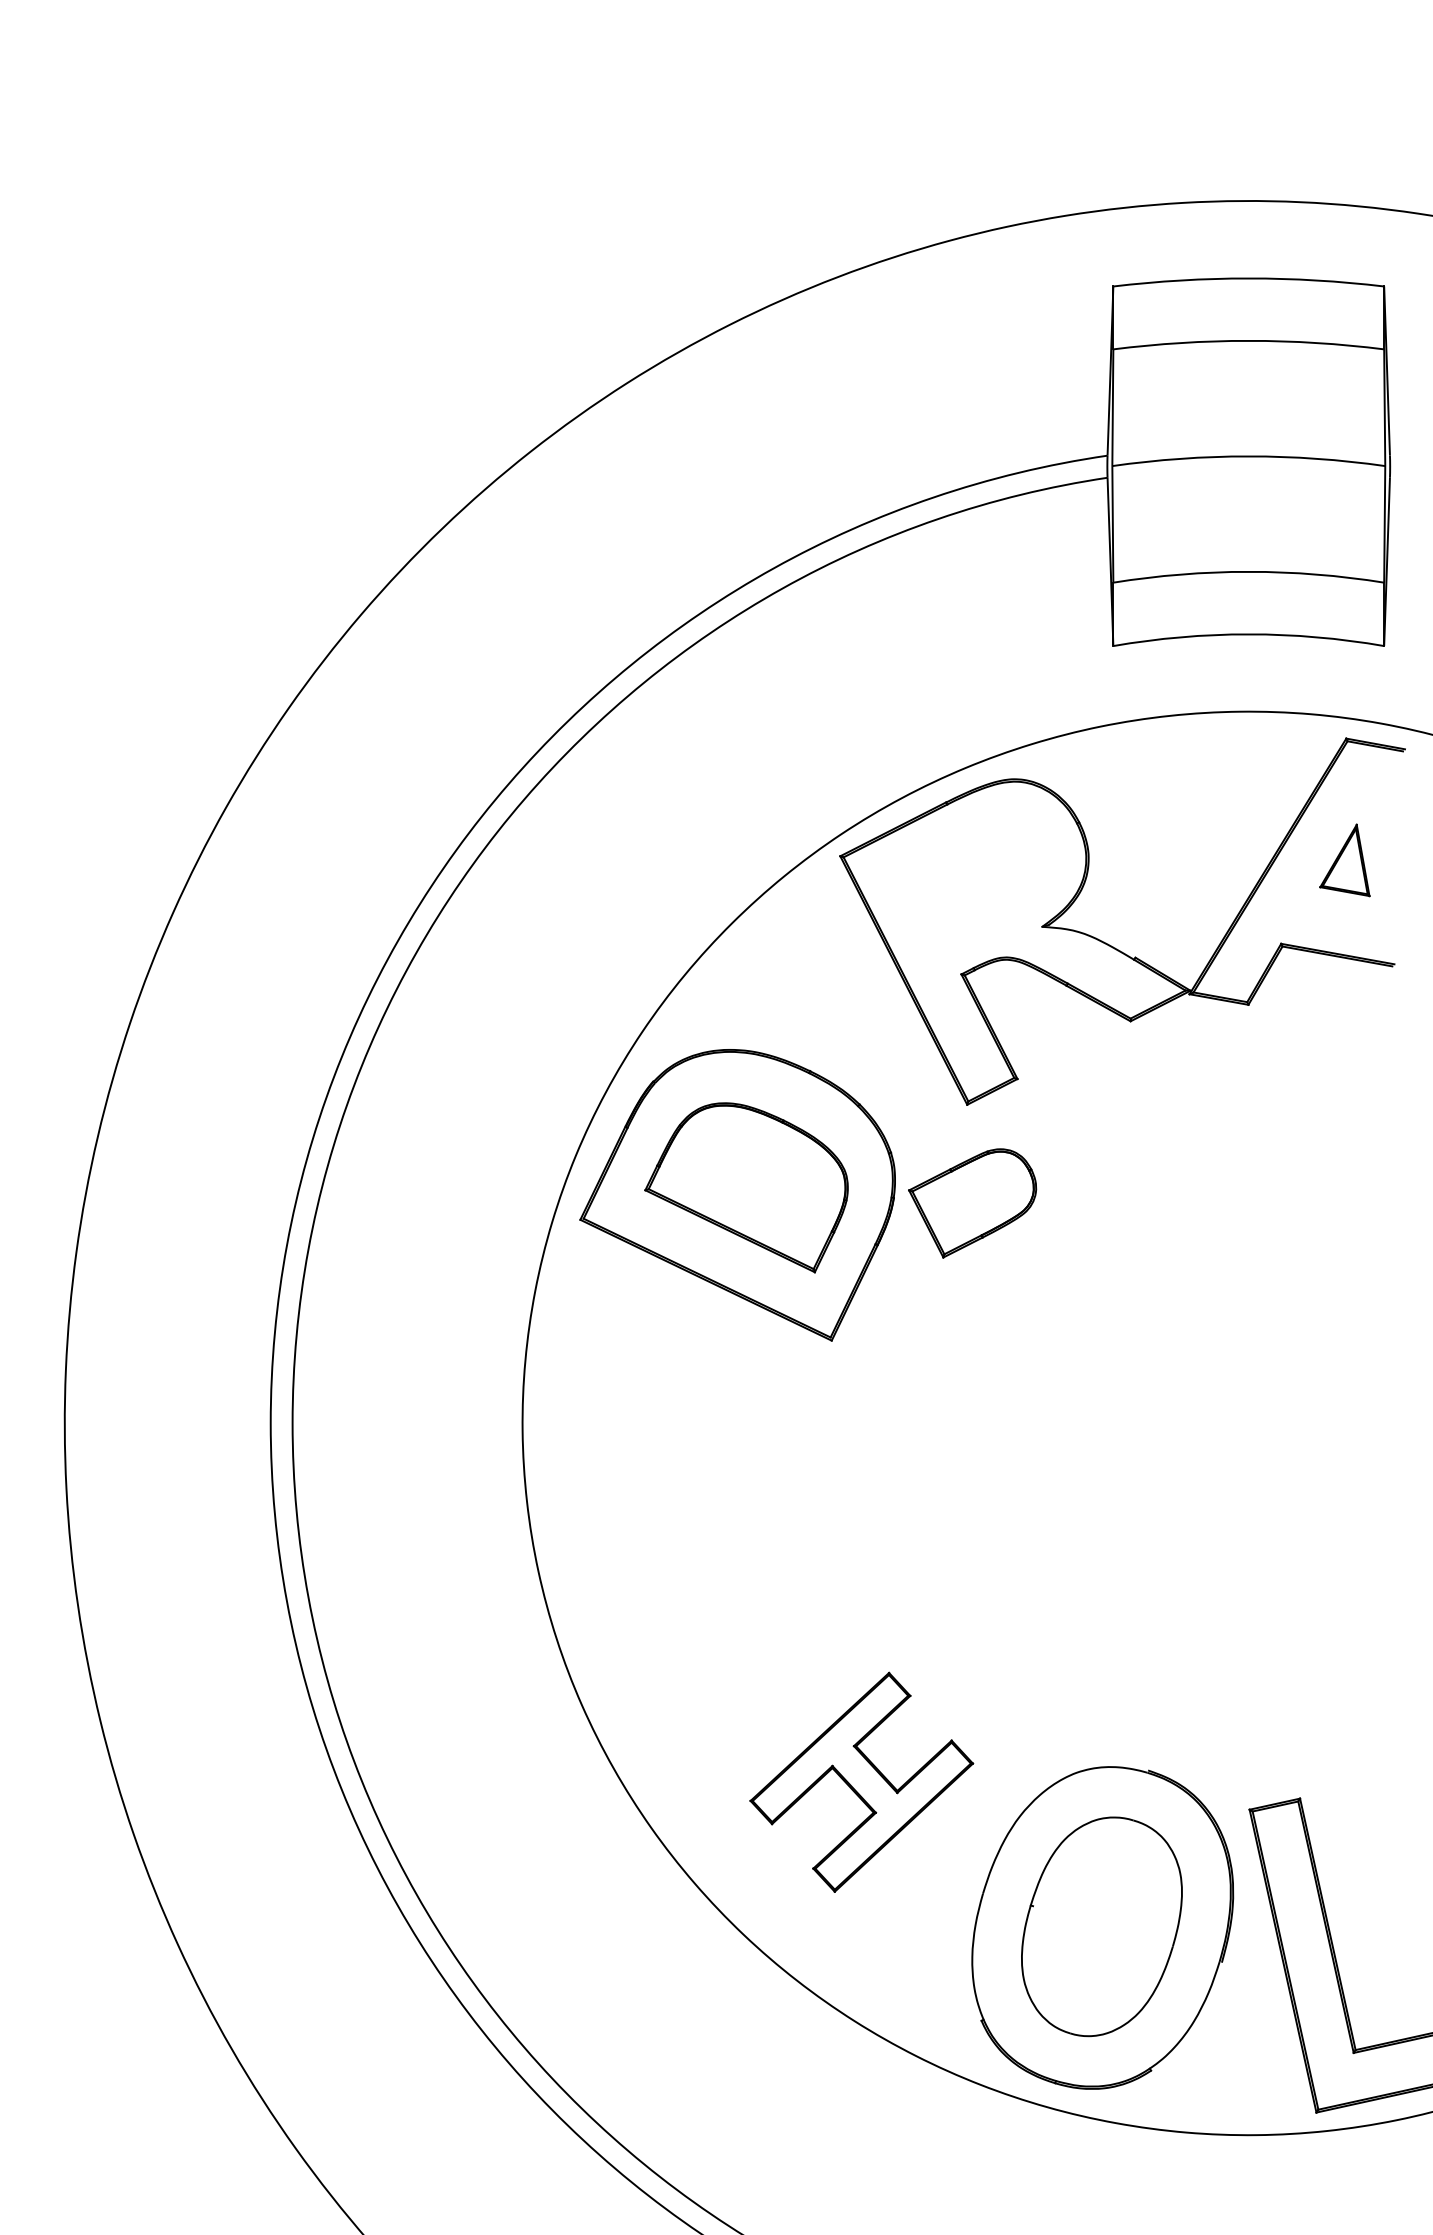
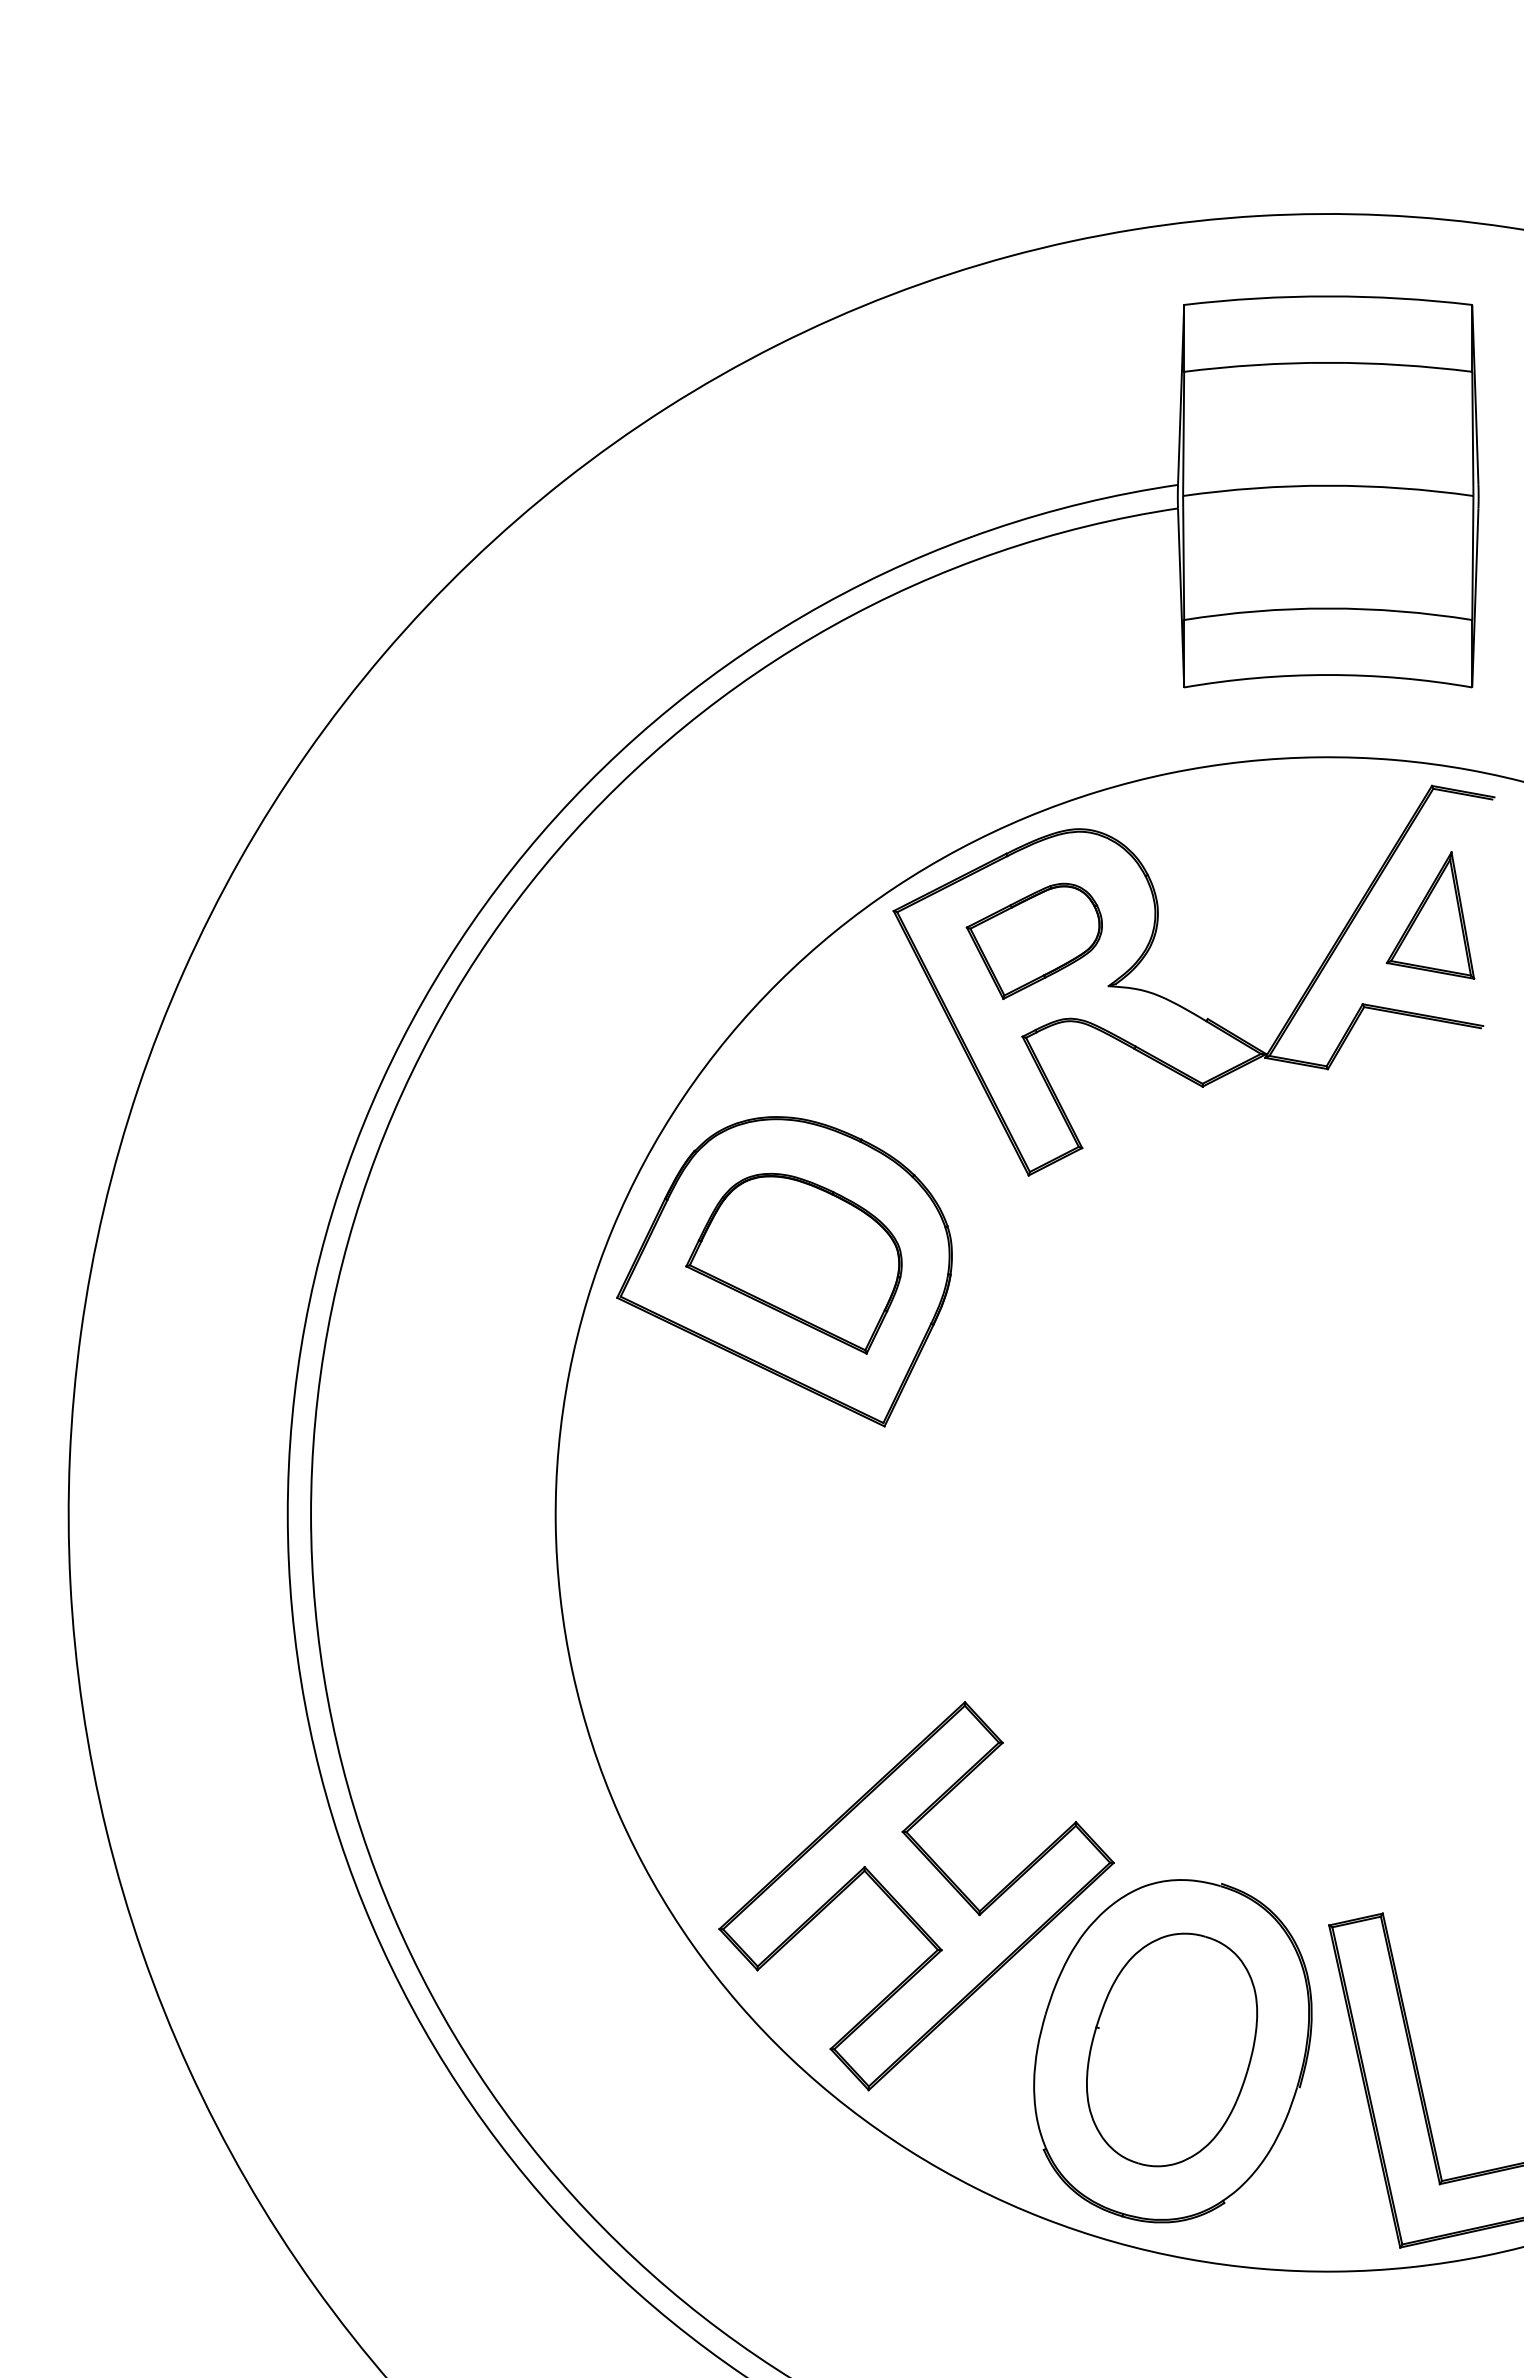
part: (1344, 860) -> (1430, 915), size x1.67
part: (971, 1202) -> (1033, 940), moved
part: (861, 1782) -> (916, 1896), size x1.67

